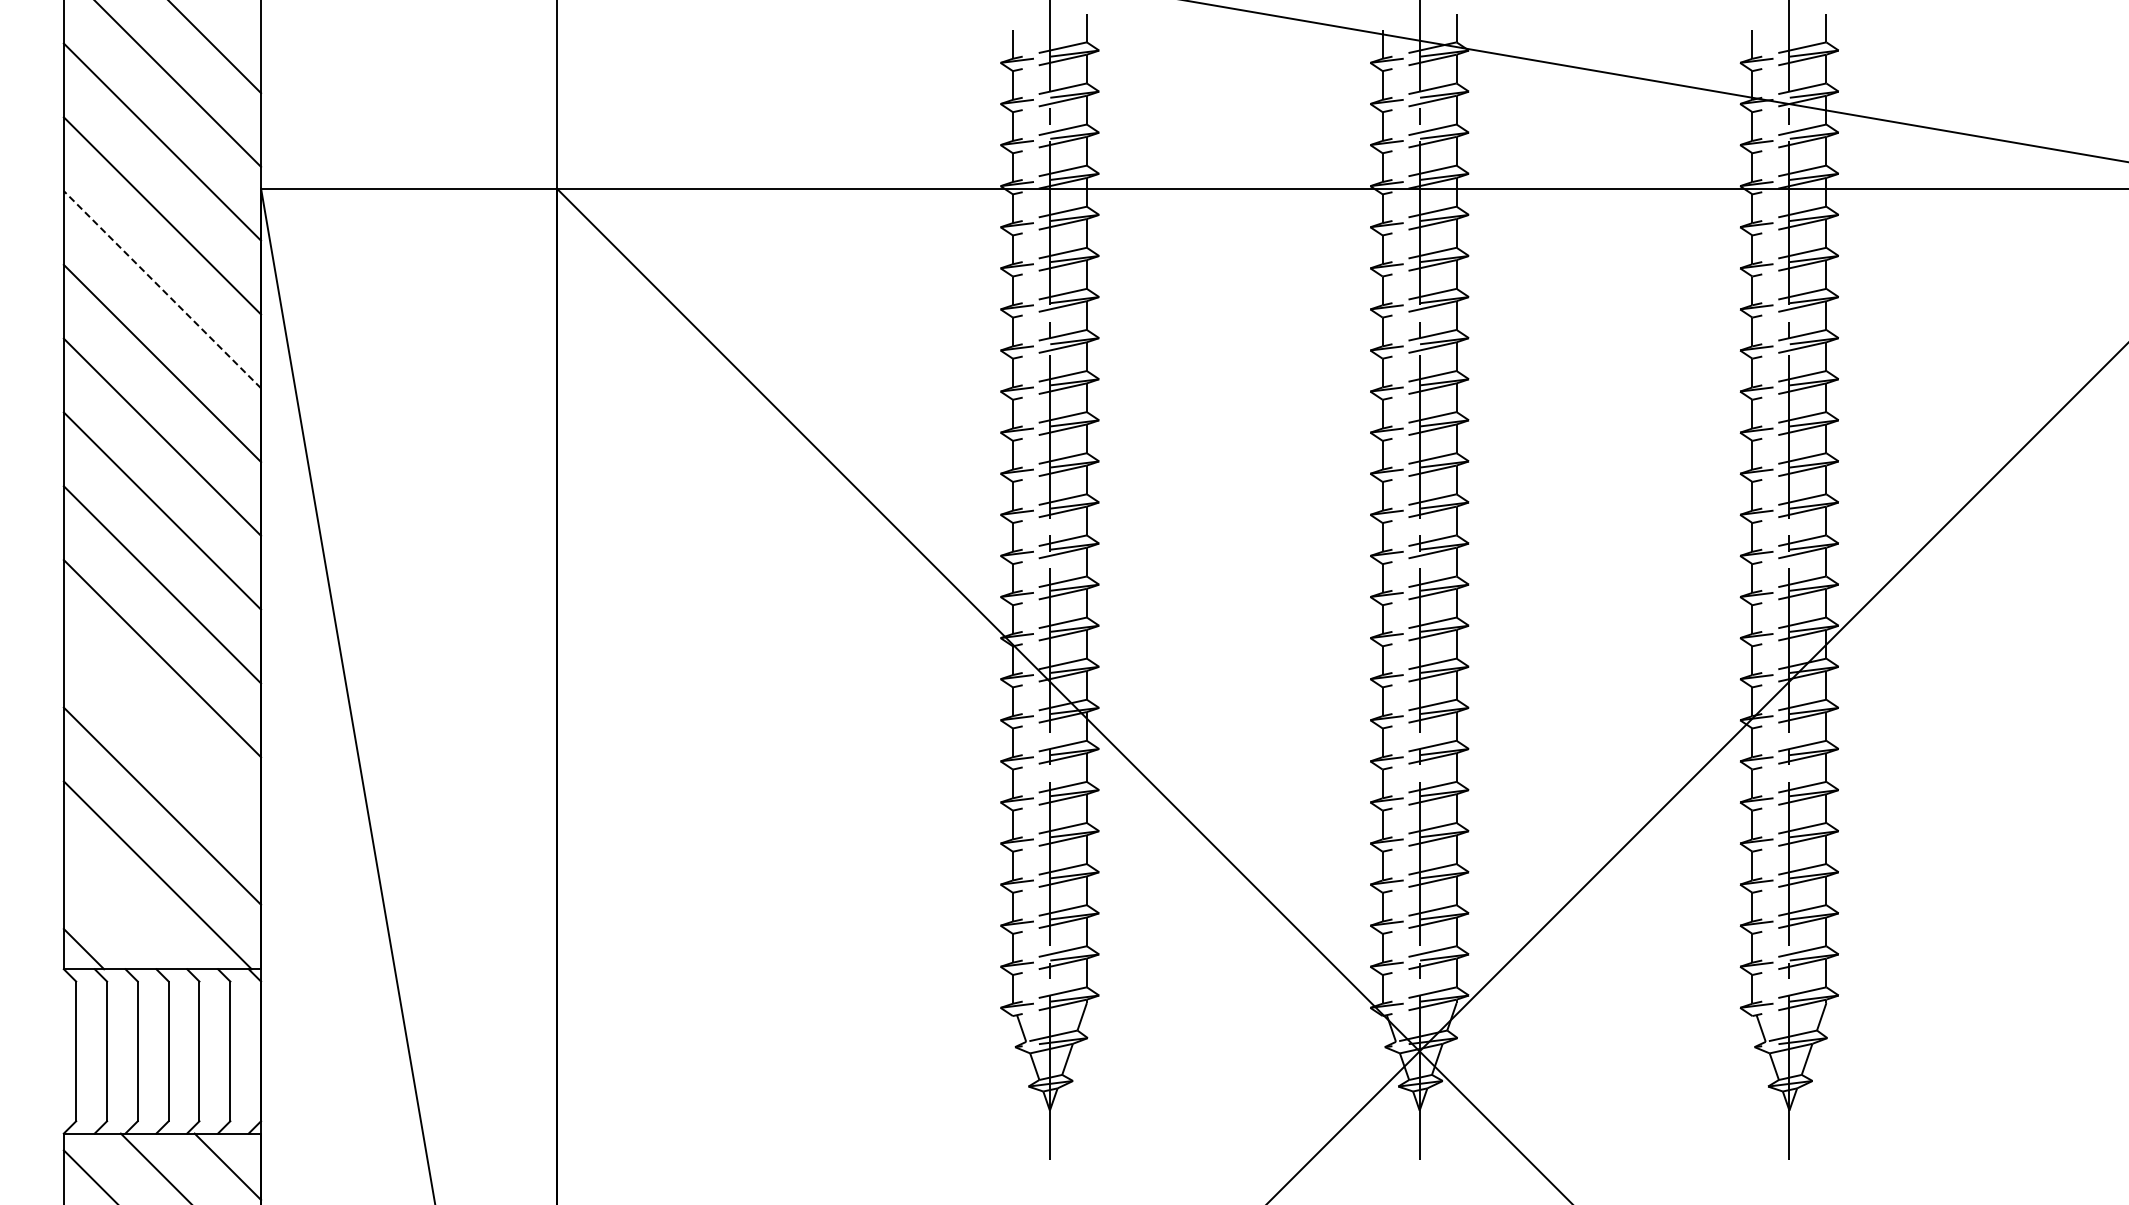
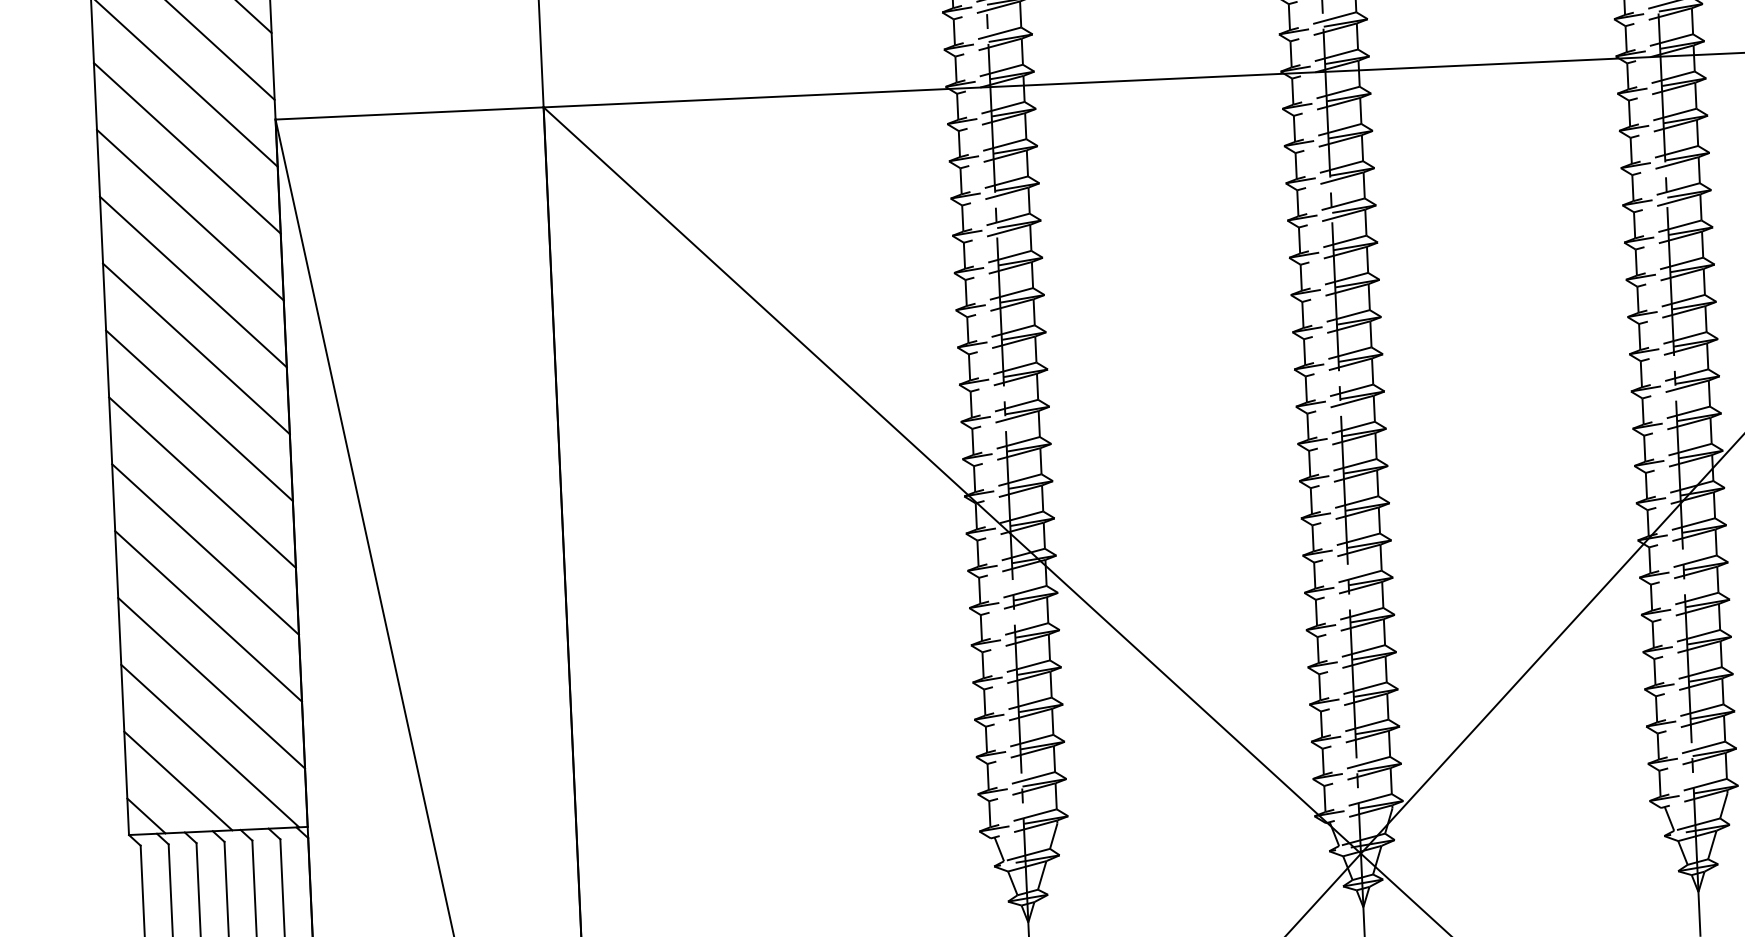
line: (162, 289) -> (190, 215), dashed -> solid
line: (162, 732) -> (208, 616), added
line: (120, 912) -> (177, 781), added

